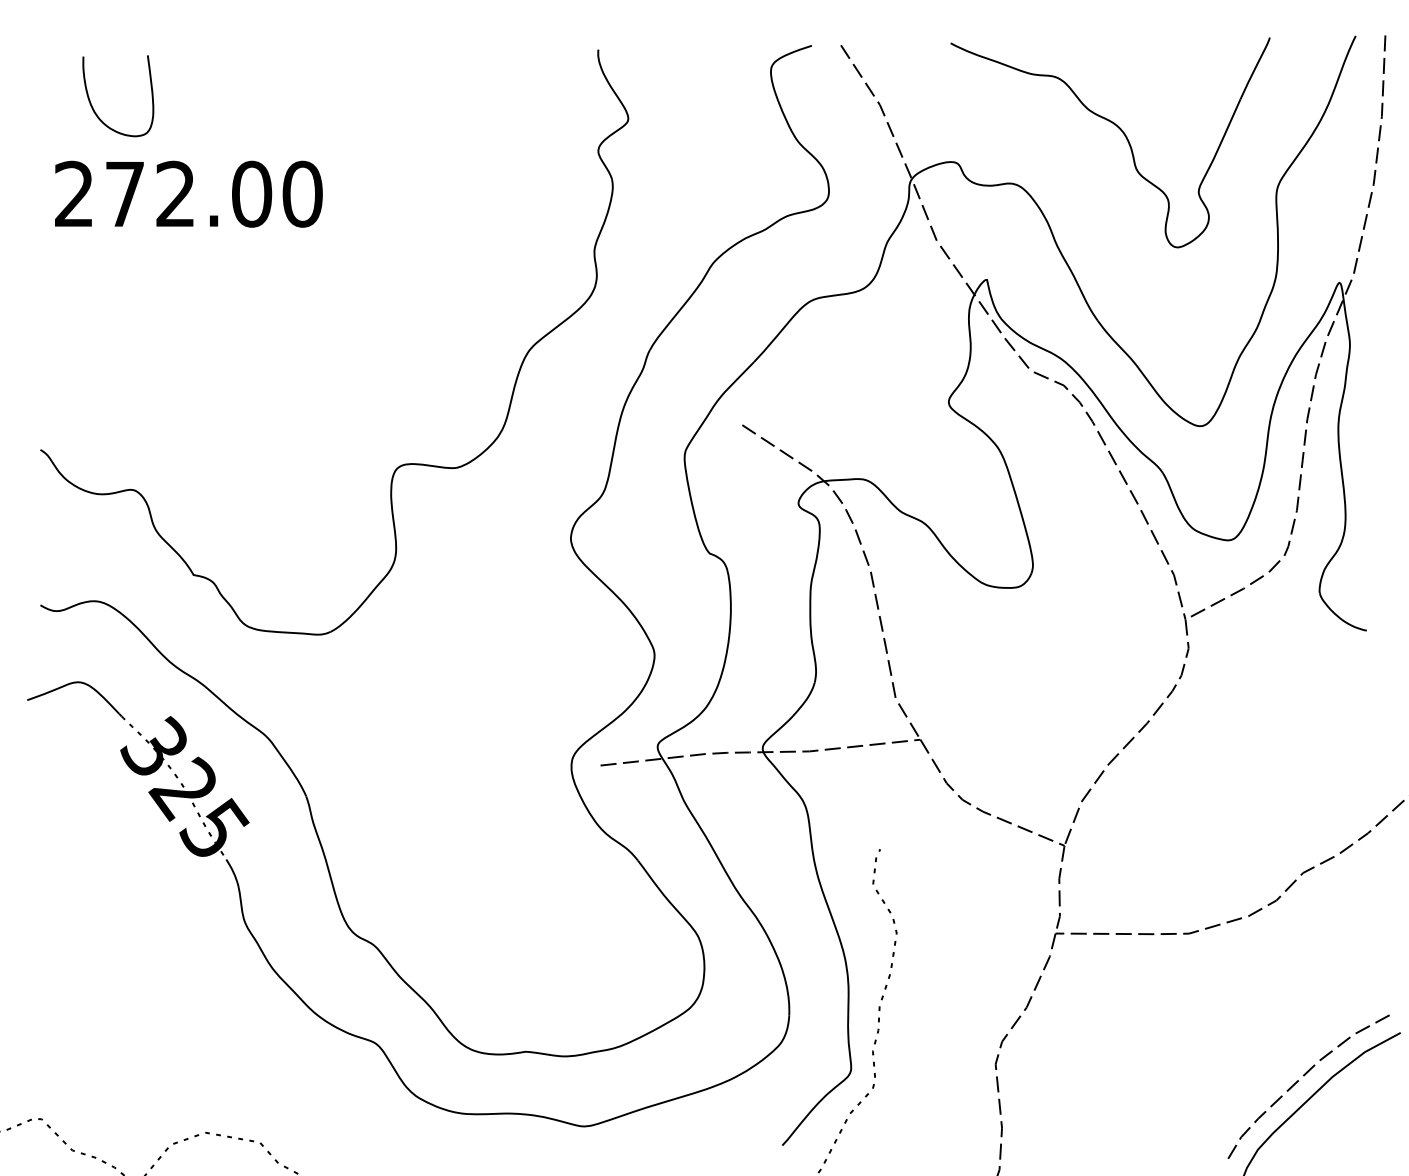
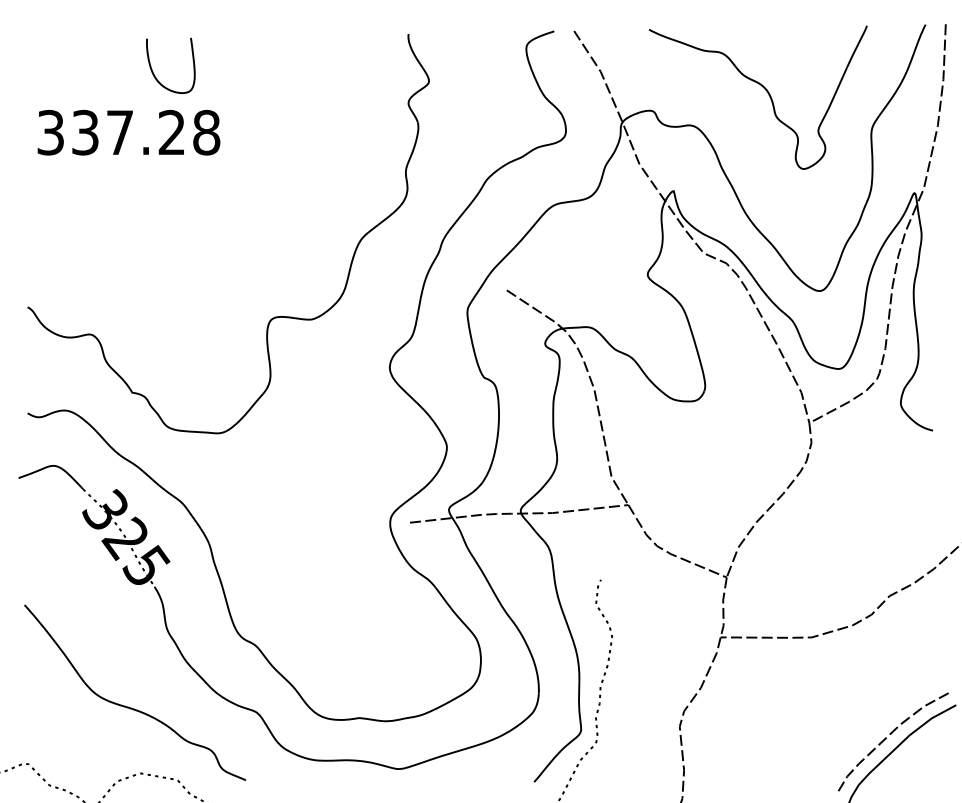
curve: (94, 107) -> (154, 73), moved
text: (188, 193) -> (128, 132), 272.00 -> 337.28
part: (192, 1036) -> (131, 707), added

